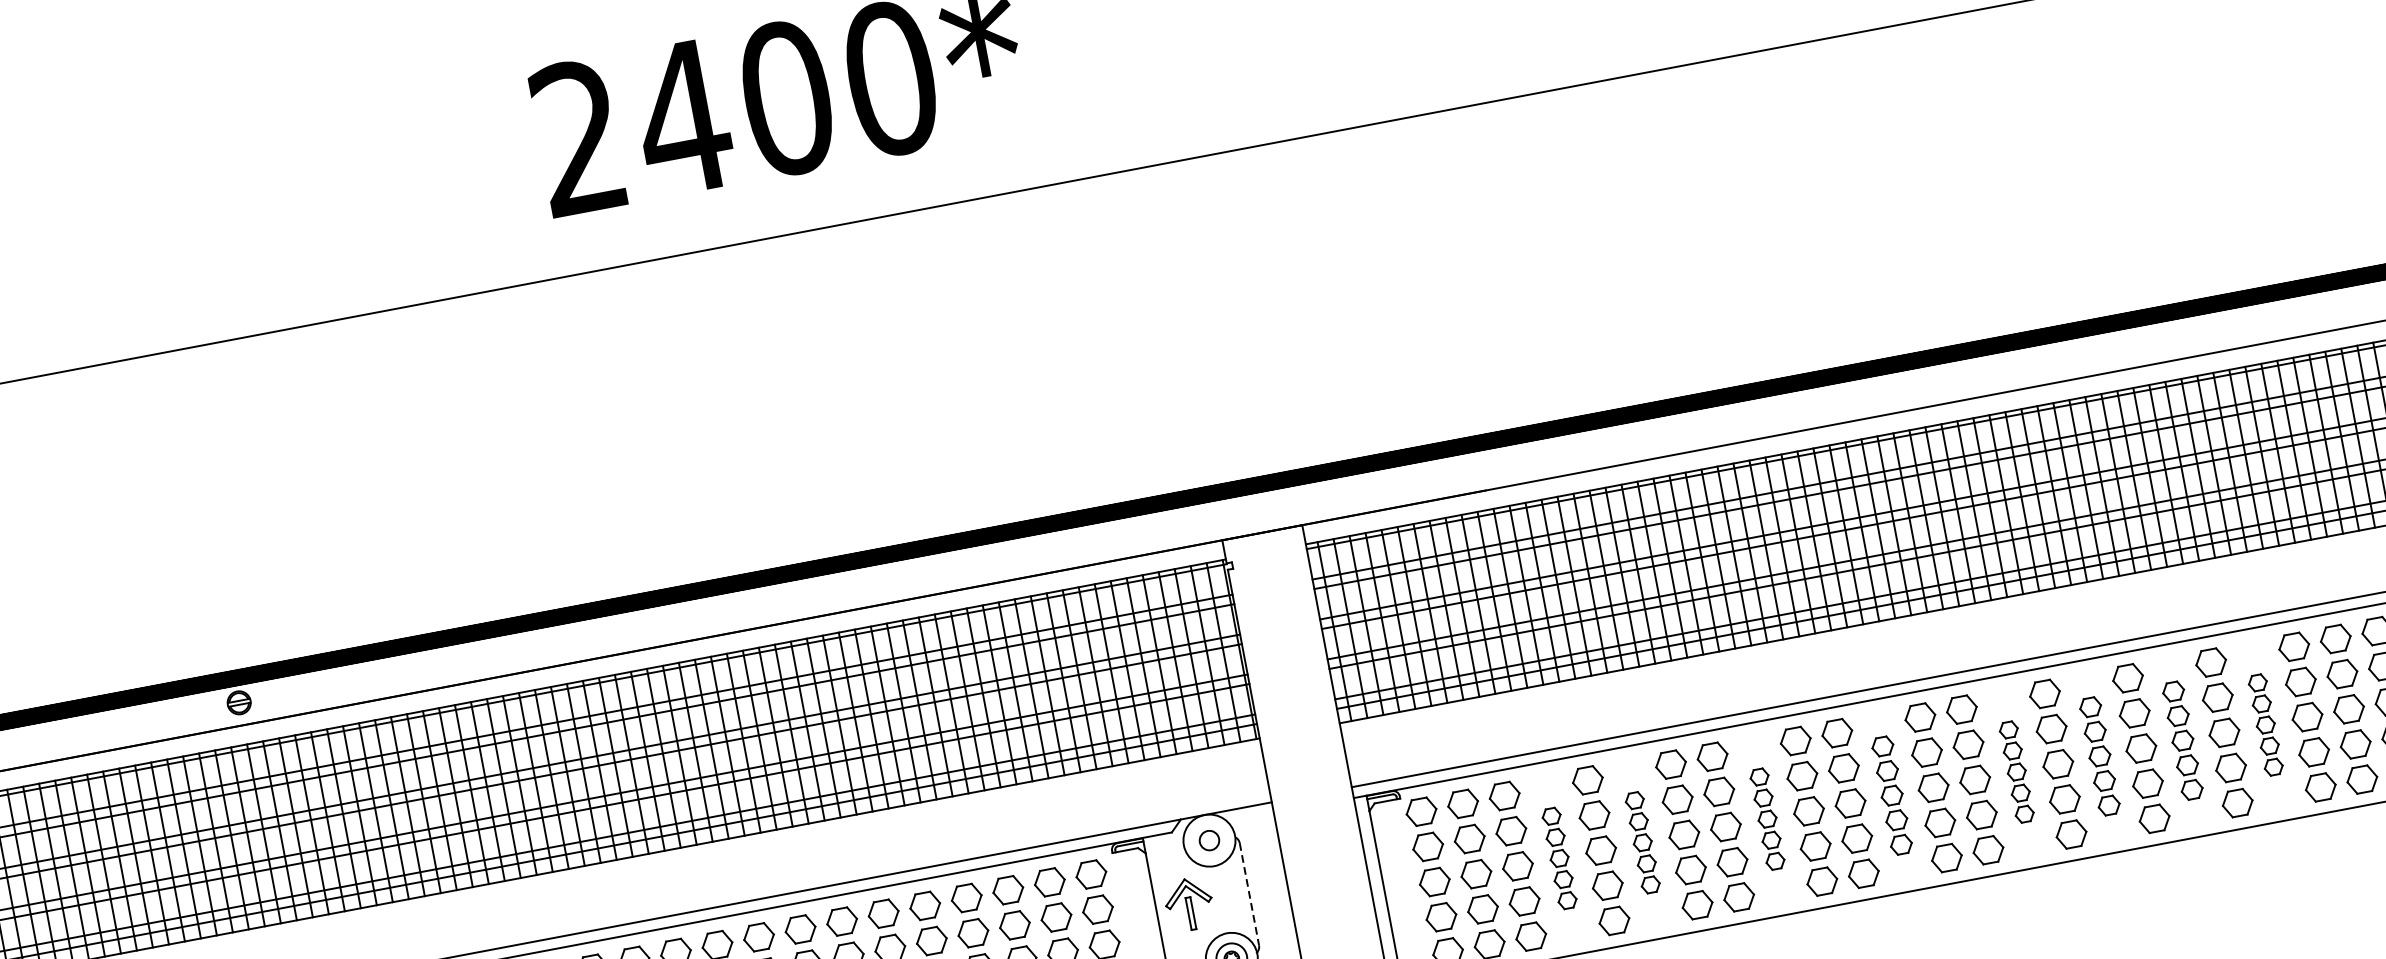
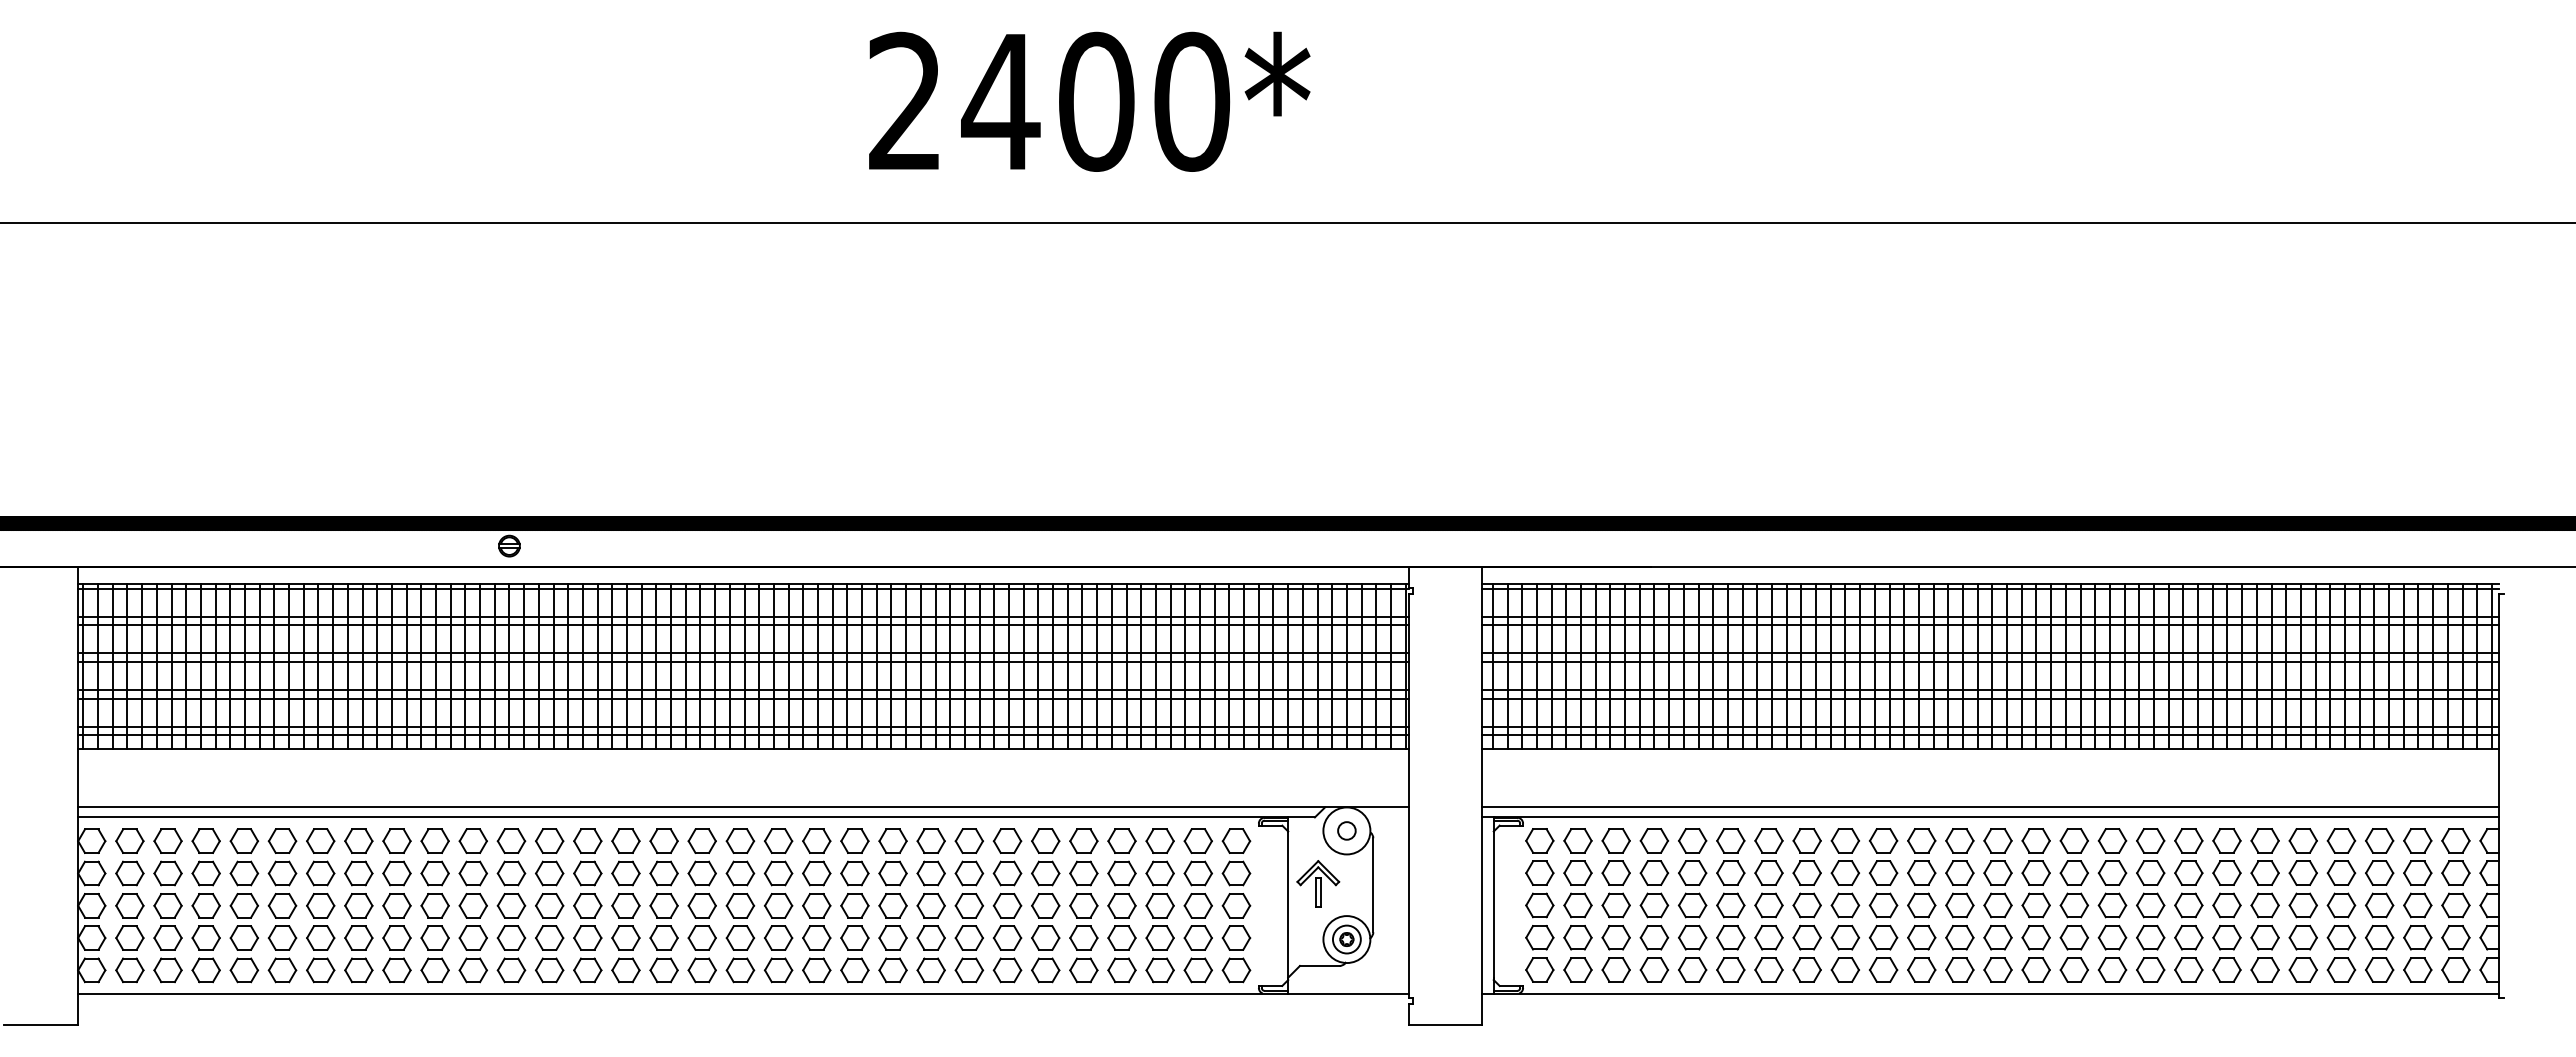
part: (2265, 725) -> (2302, 905), size x1.67
part: (2182, 740) -> (2226, 905), size x1.43
part: (2099, 756) -> (2150, 905), size x1.43
part: (2016, 772) -> (2074, 905), size x1.67
part: (1891, 795) -> (1959, 905), size x1.43
part: (1767, 819) -> (1845, 905), size x1.67
part: (1642, 842) -> (1730, 905), size x1.67
part: (1559, 858) -> (1654, 905), size x1.67
line: (1249, 894) -> (1373, 885), dashed -> solid

